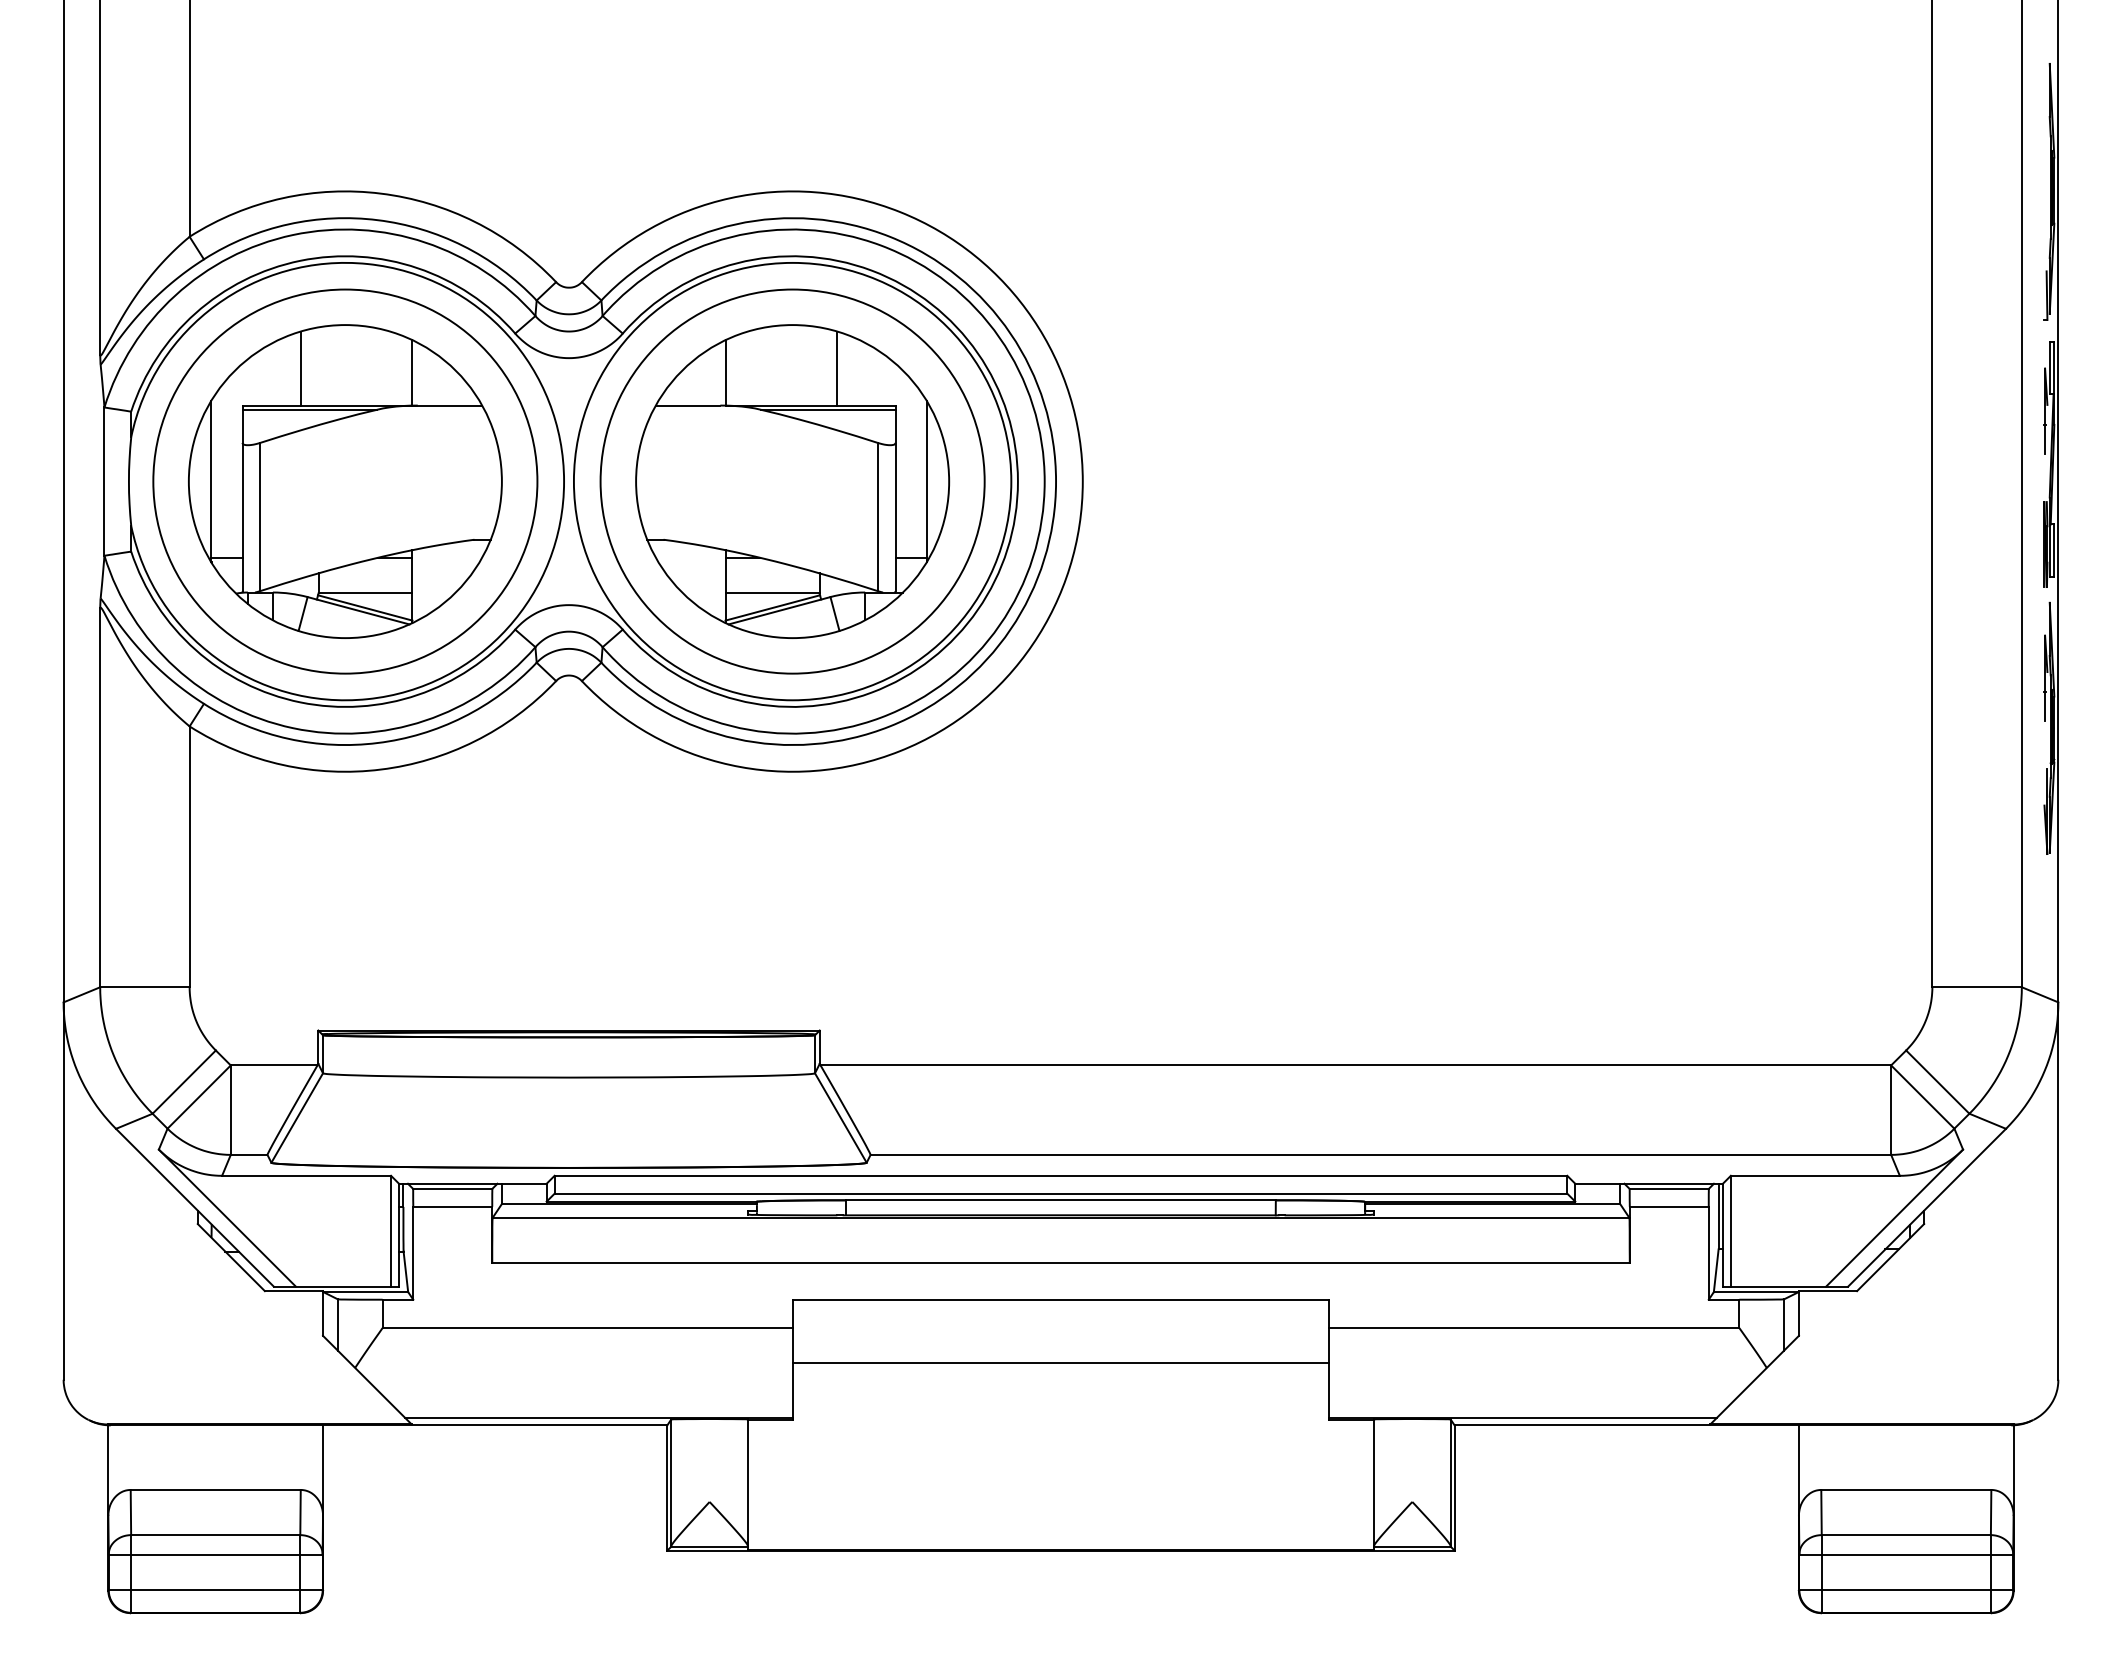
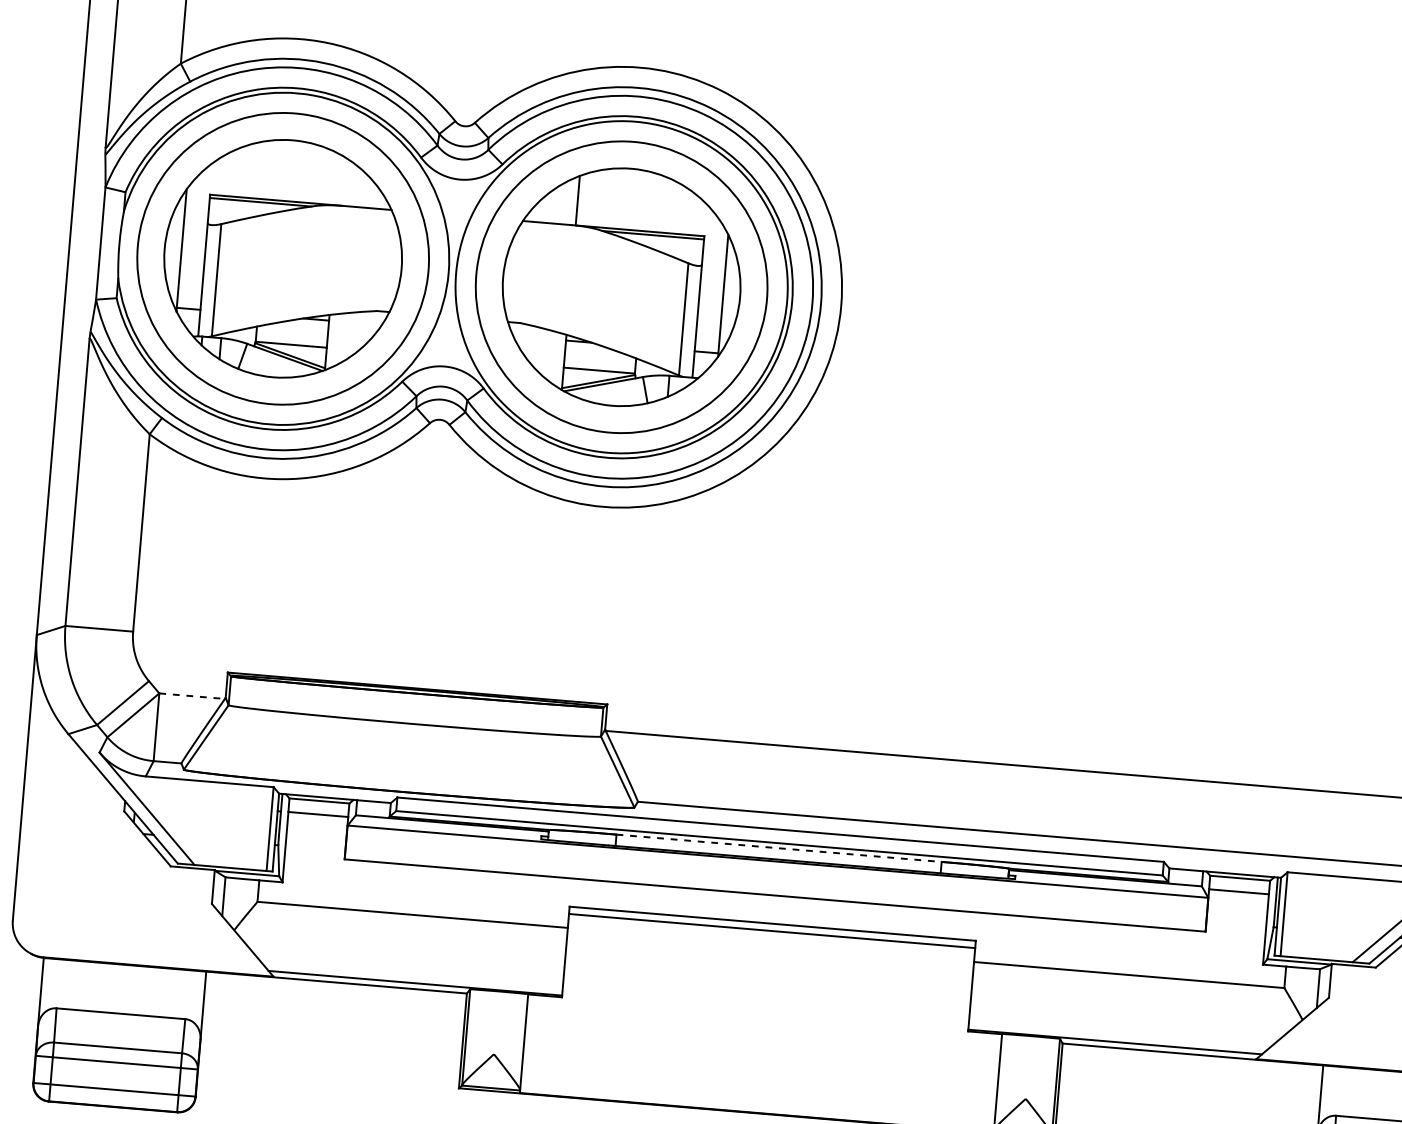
line: (300, 368) -> (256, 170), removed
line: (837, 368) -> (662, 204), removed
line: (412, 372) -> (340, 180), removed
line: (274, 1065) -> (192, 696), solid -> dashed
line: (1061, 1200) -> (779, 848), solid -> dashed
line: (1060, 1362) -> (771, 930), moved

